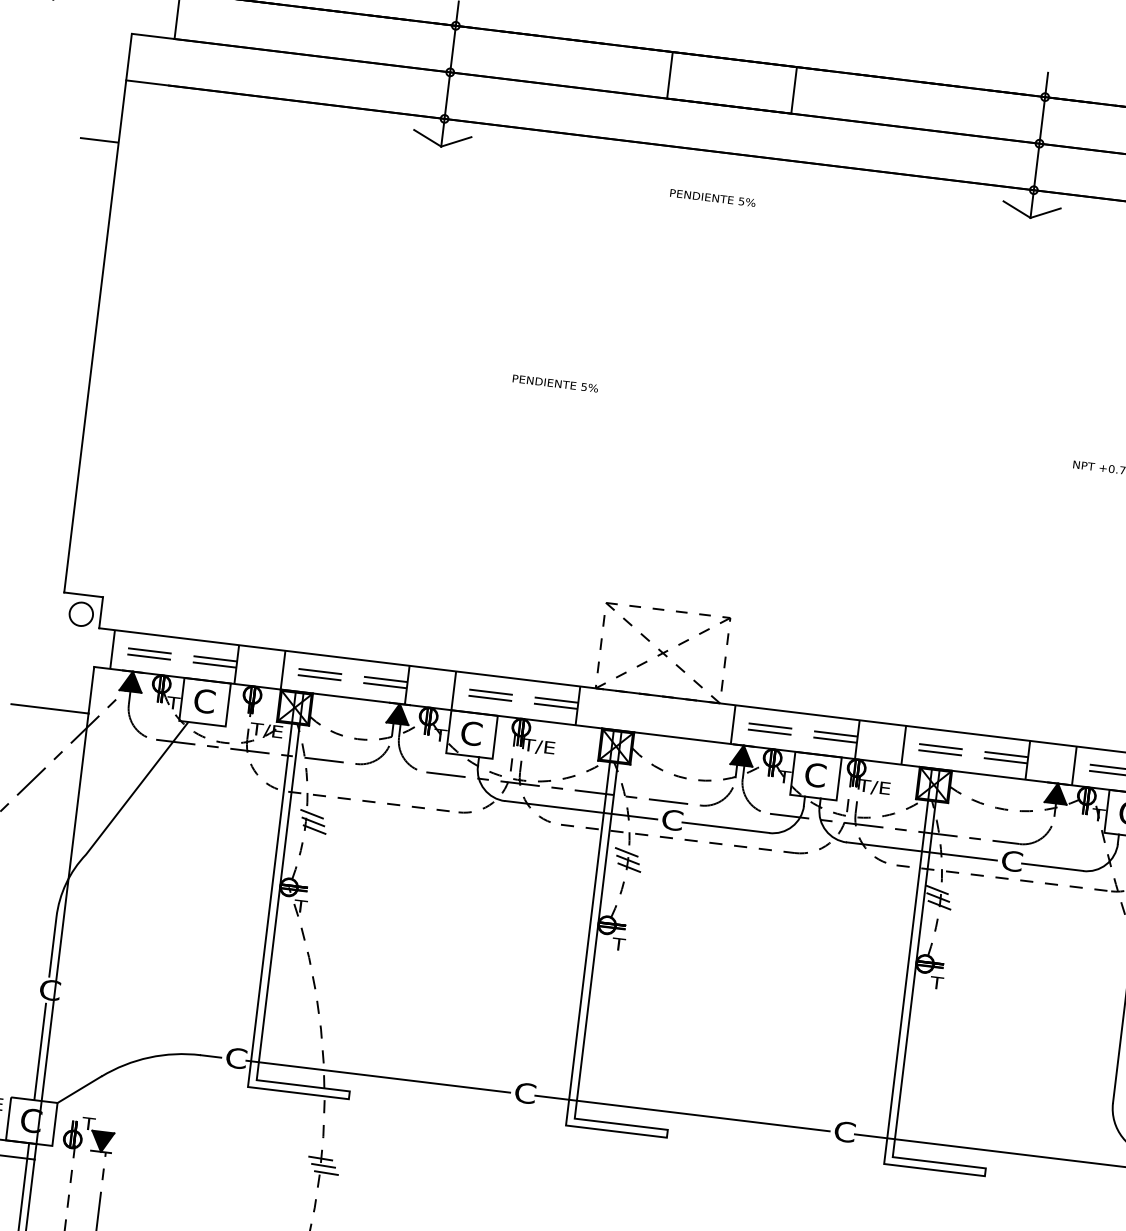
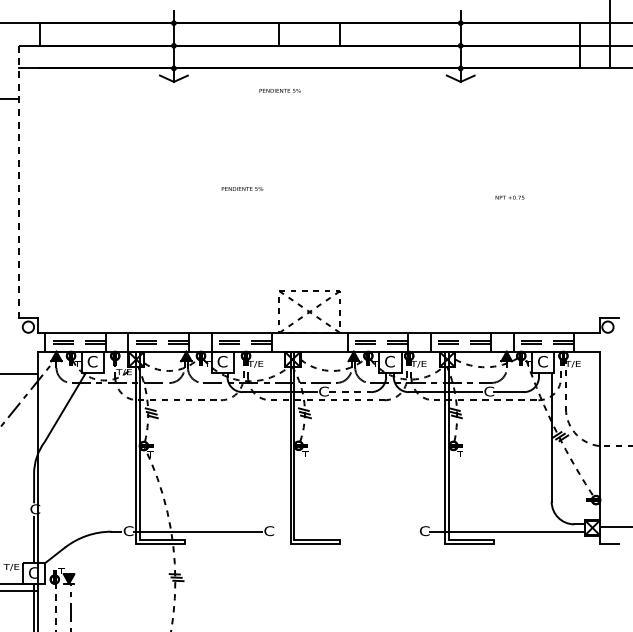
text: (711, 197) -> (279, 90), moved
line: (97, 312) -> (18, 181), solid -> dashed
line: (726, 828) -> (350, 392), solid -> dashed
line: (682, 1112) -> (345, 531), removed

